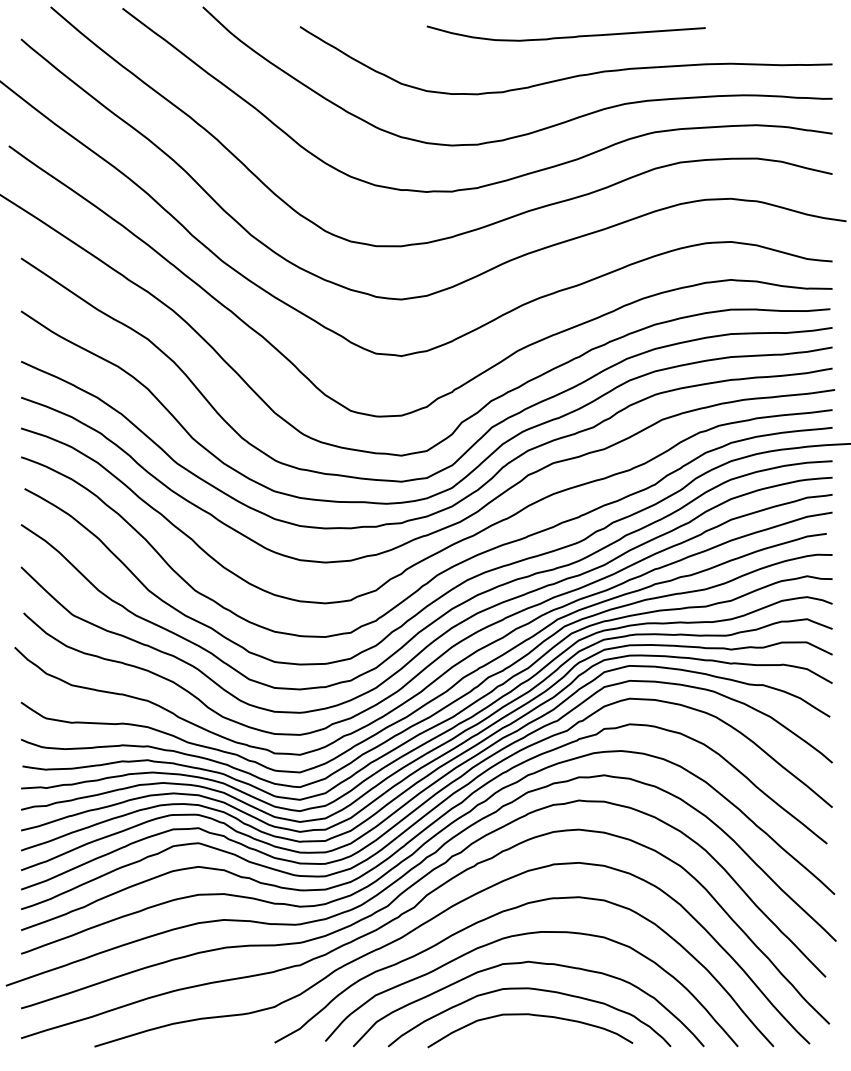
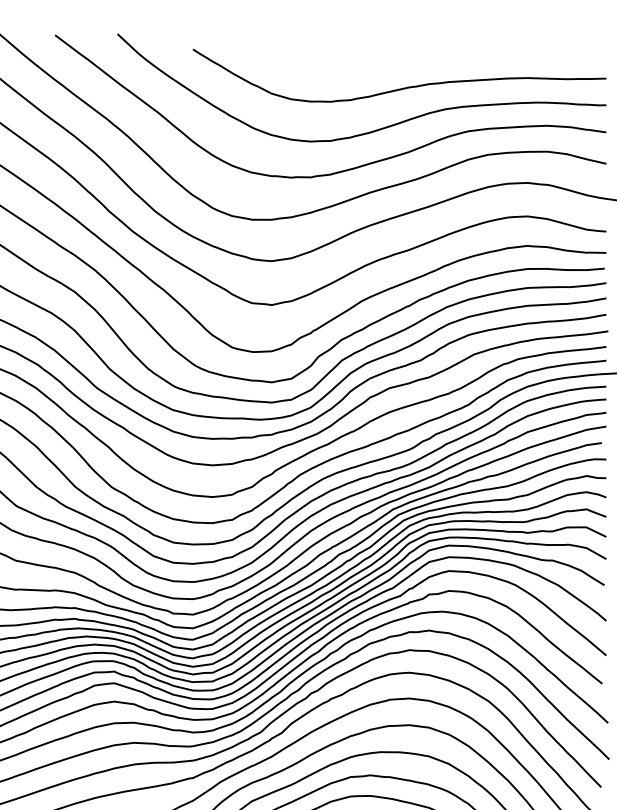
curve: (565, 36) -> (399, 56), removed

